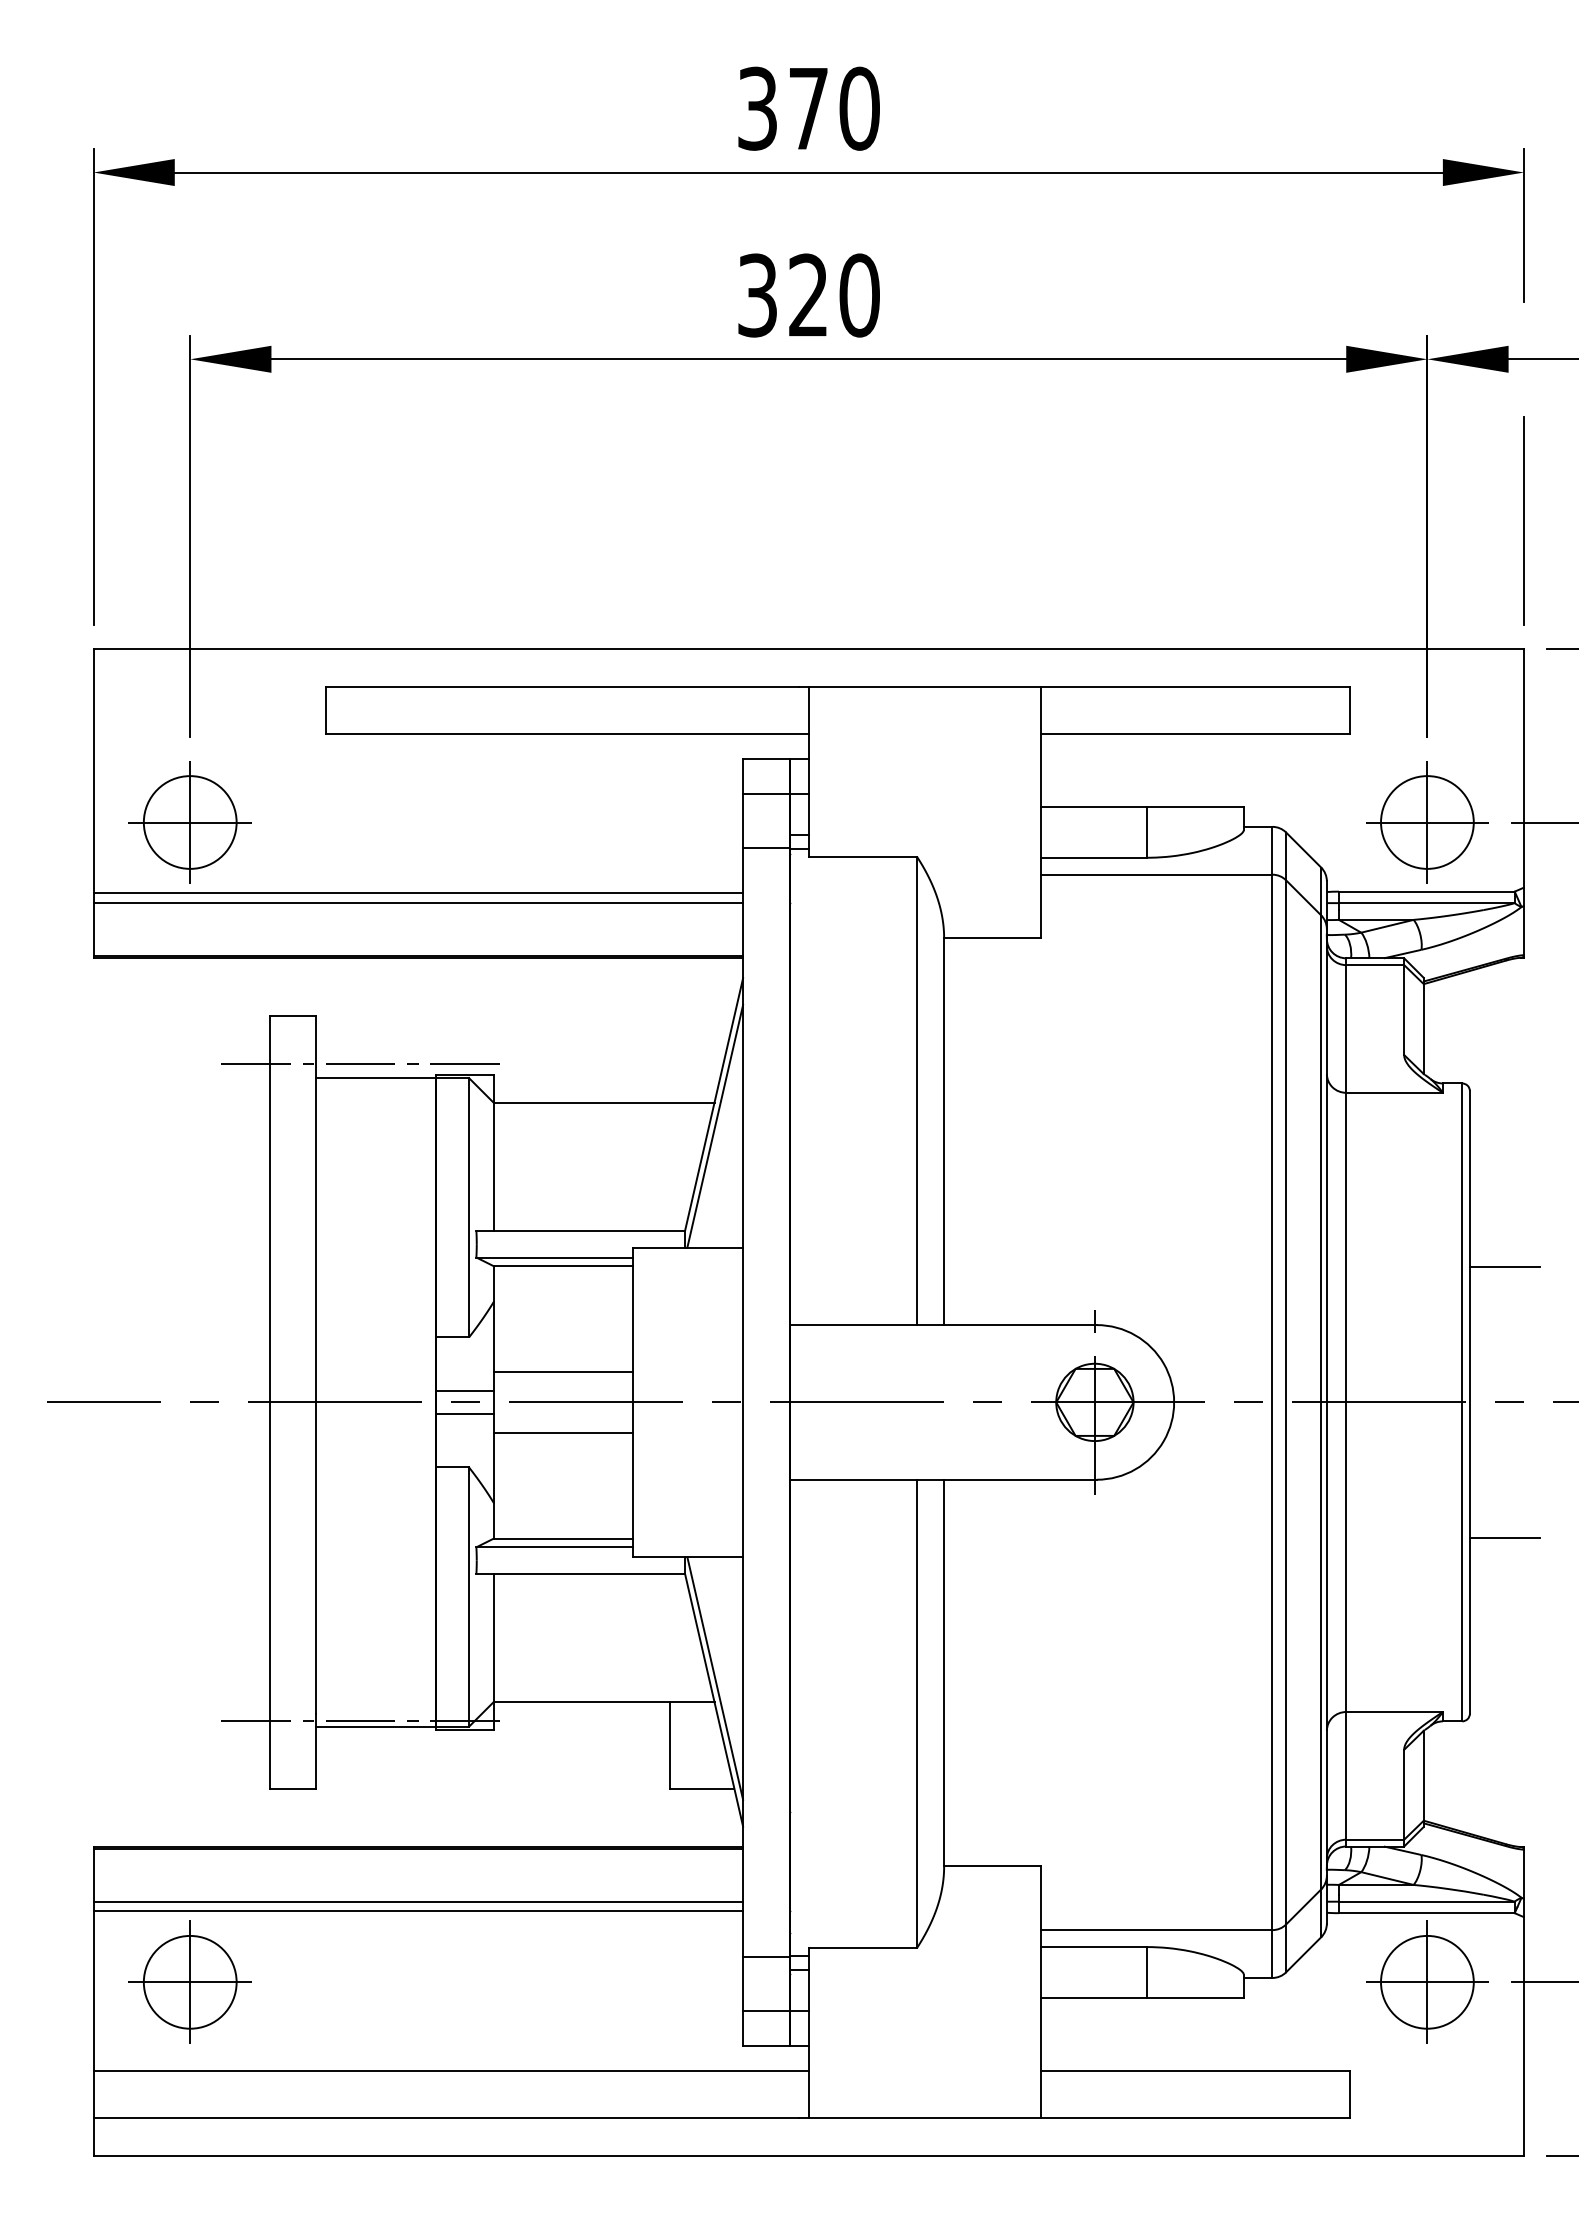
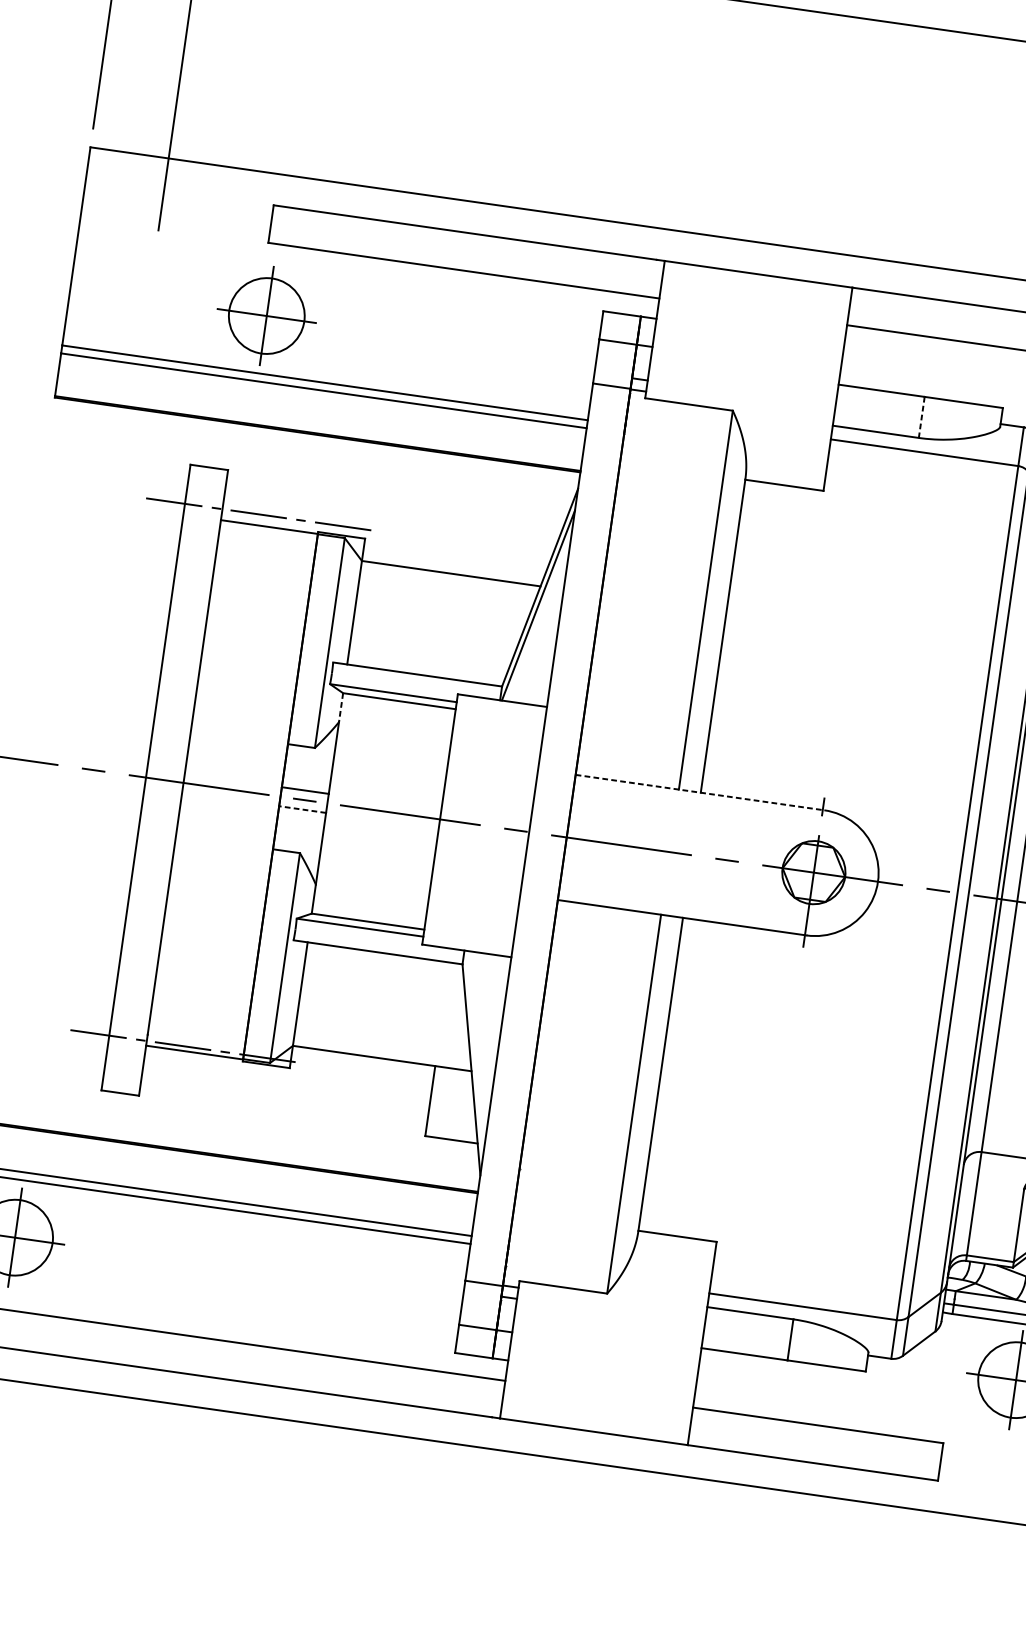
part: (189, 822) -> (266, 315), moved
line: (1147, 832) -> (922, 417), solid -> dashed
line: (493, 1284) -> (340, 707), solid -> dashed
line: (943, 1325) -> (700, 792), solid -> dashed
line: (562, 1372) -> (386, 787), removed
line: (464, 1414) -> (302, 809), solid -> dashed
line: (562, 1432) -> (379, 835), removed
line: (715, 1678) -> (475, 1052), removed

